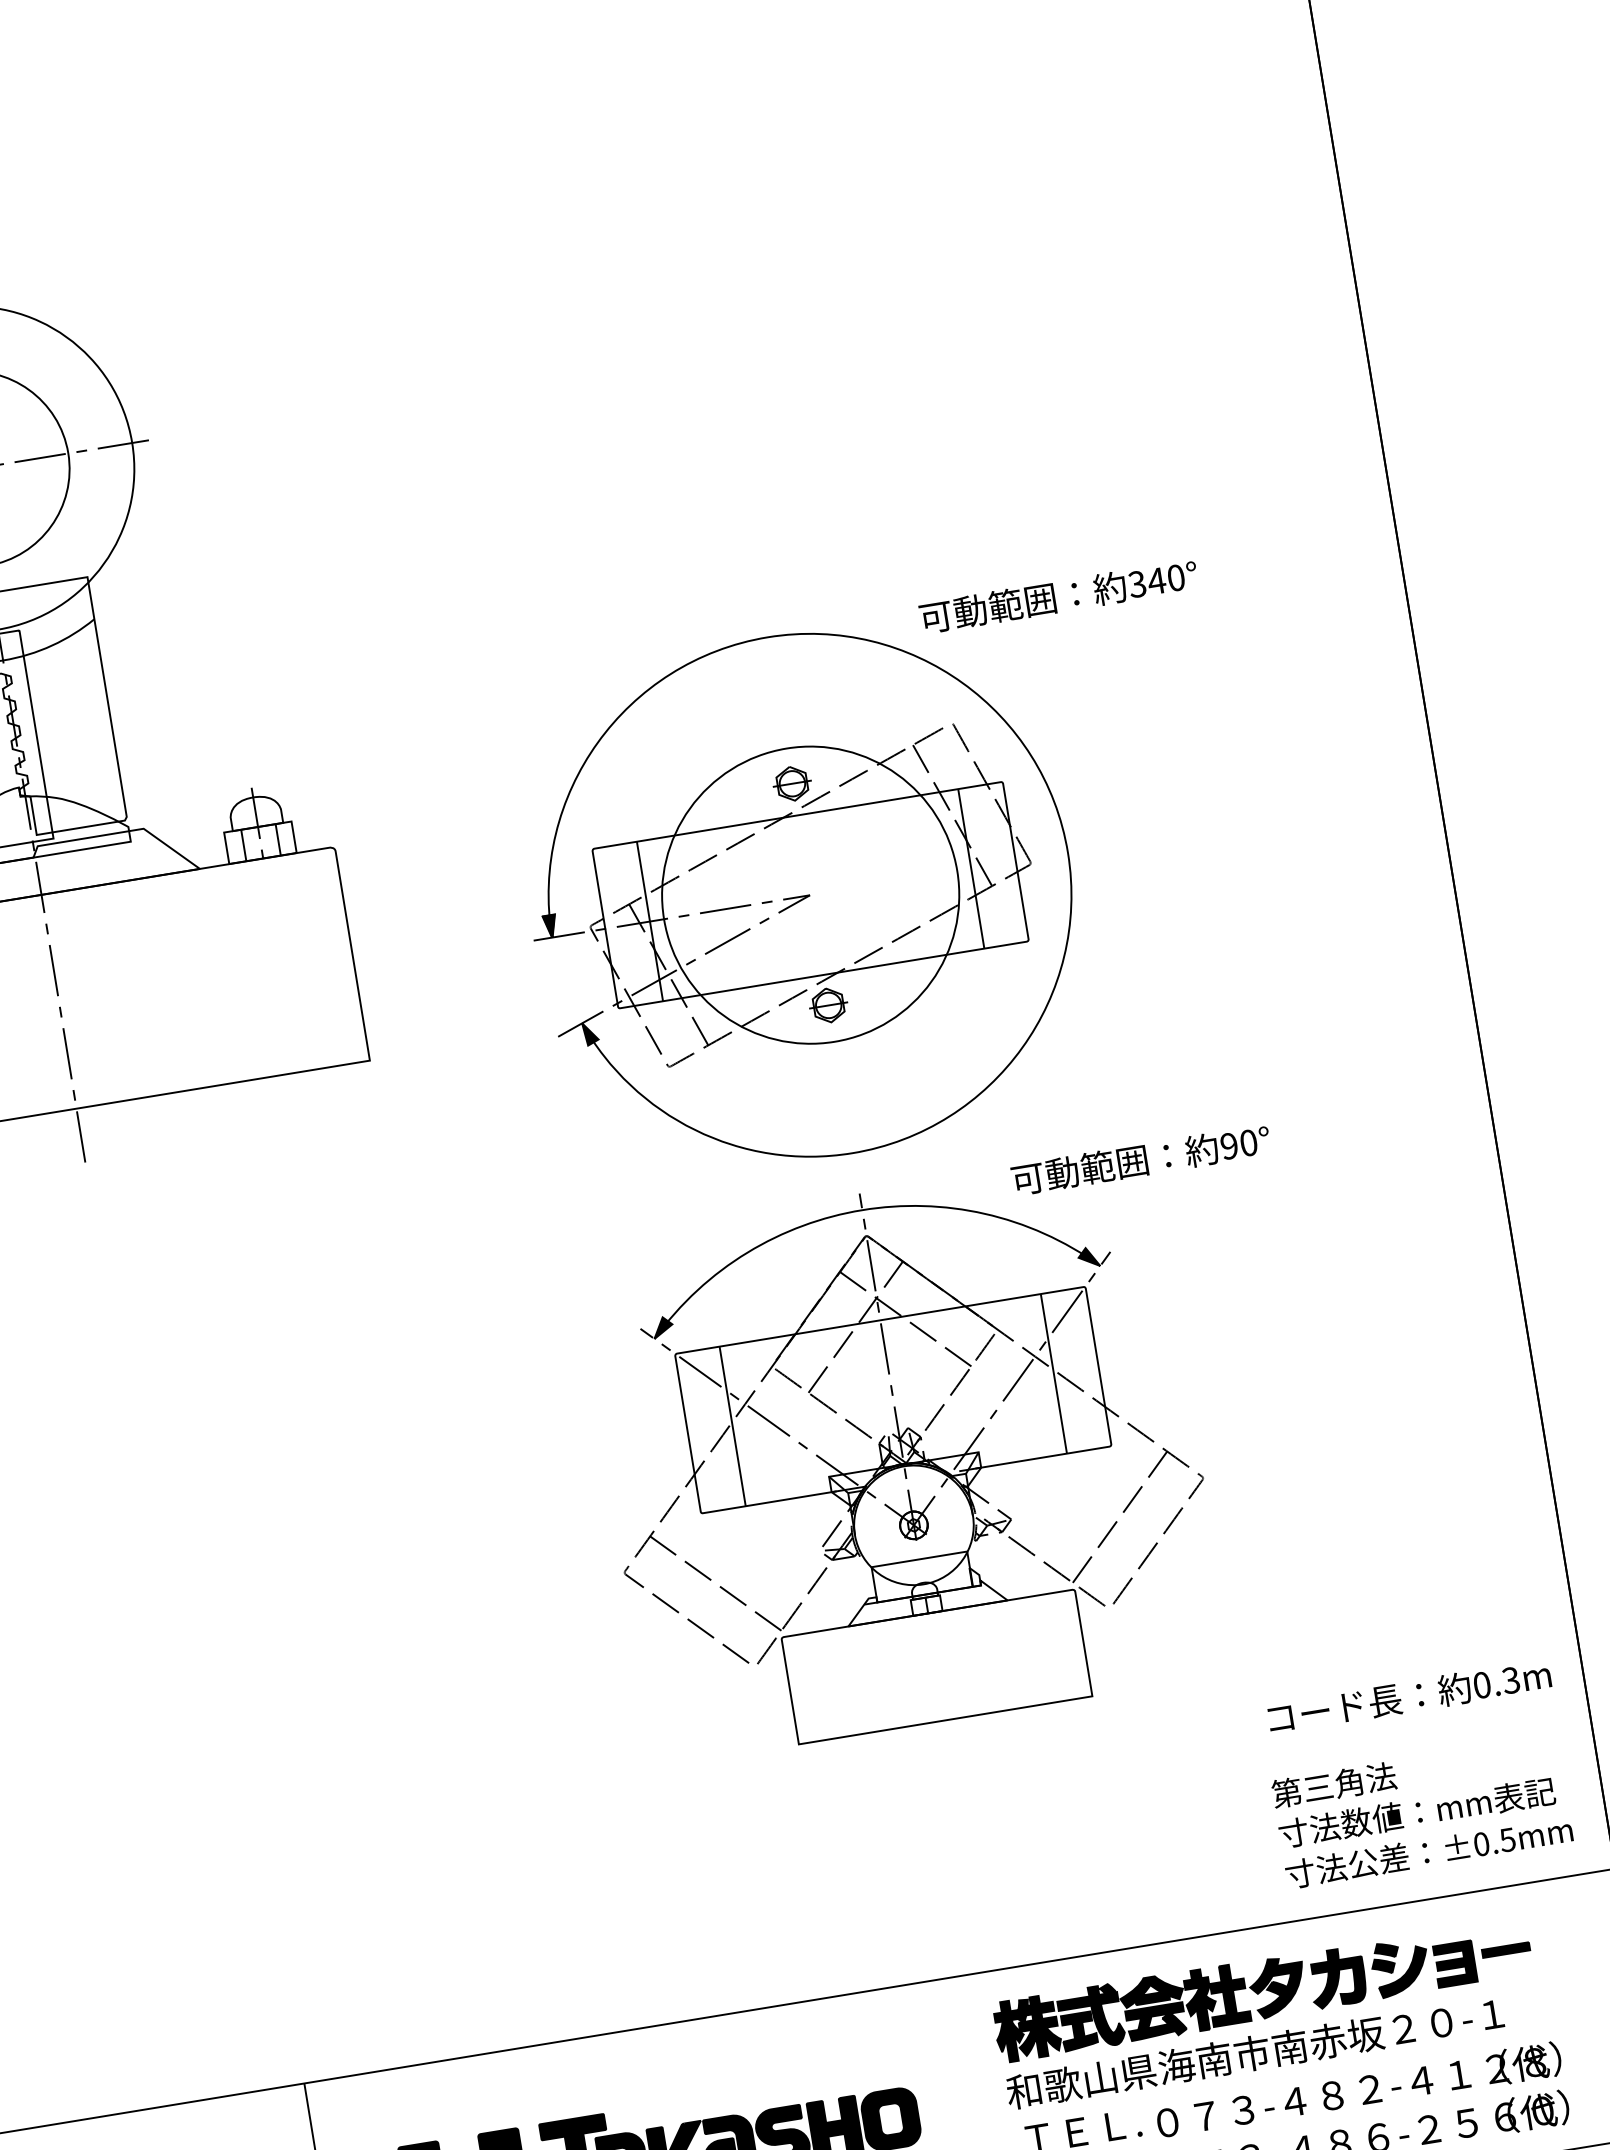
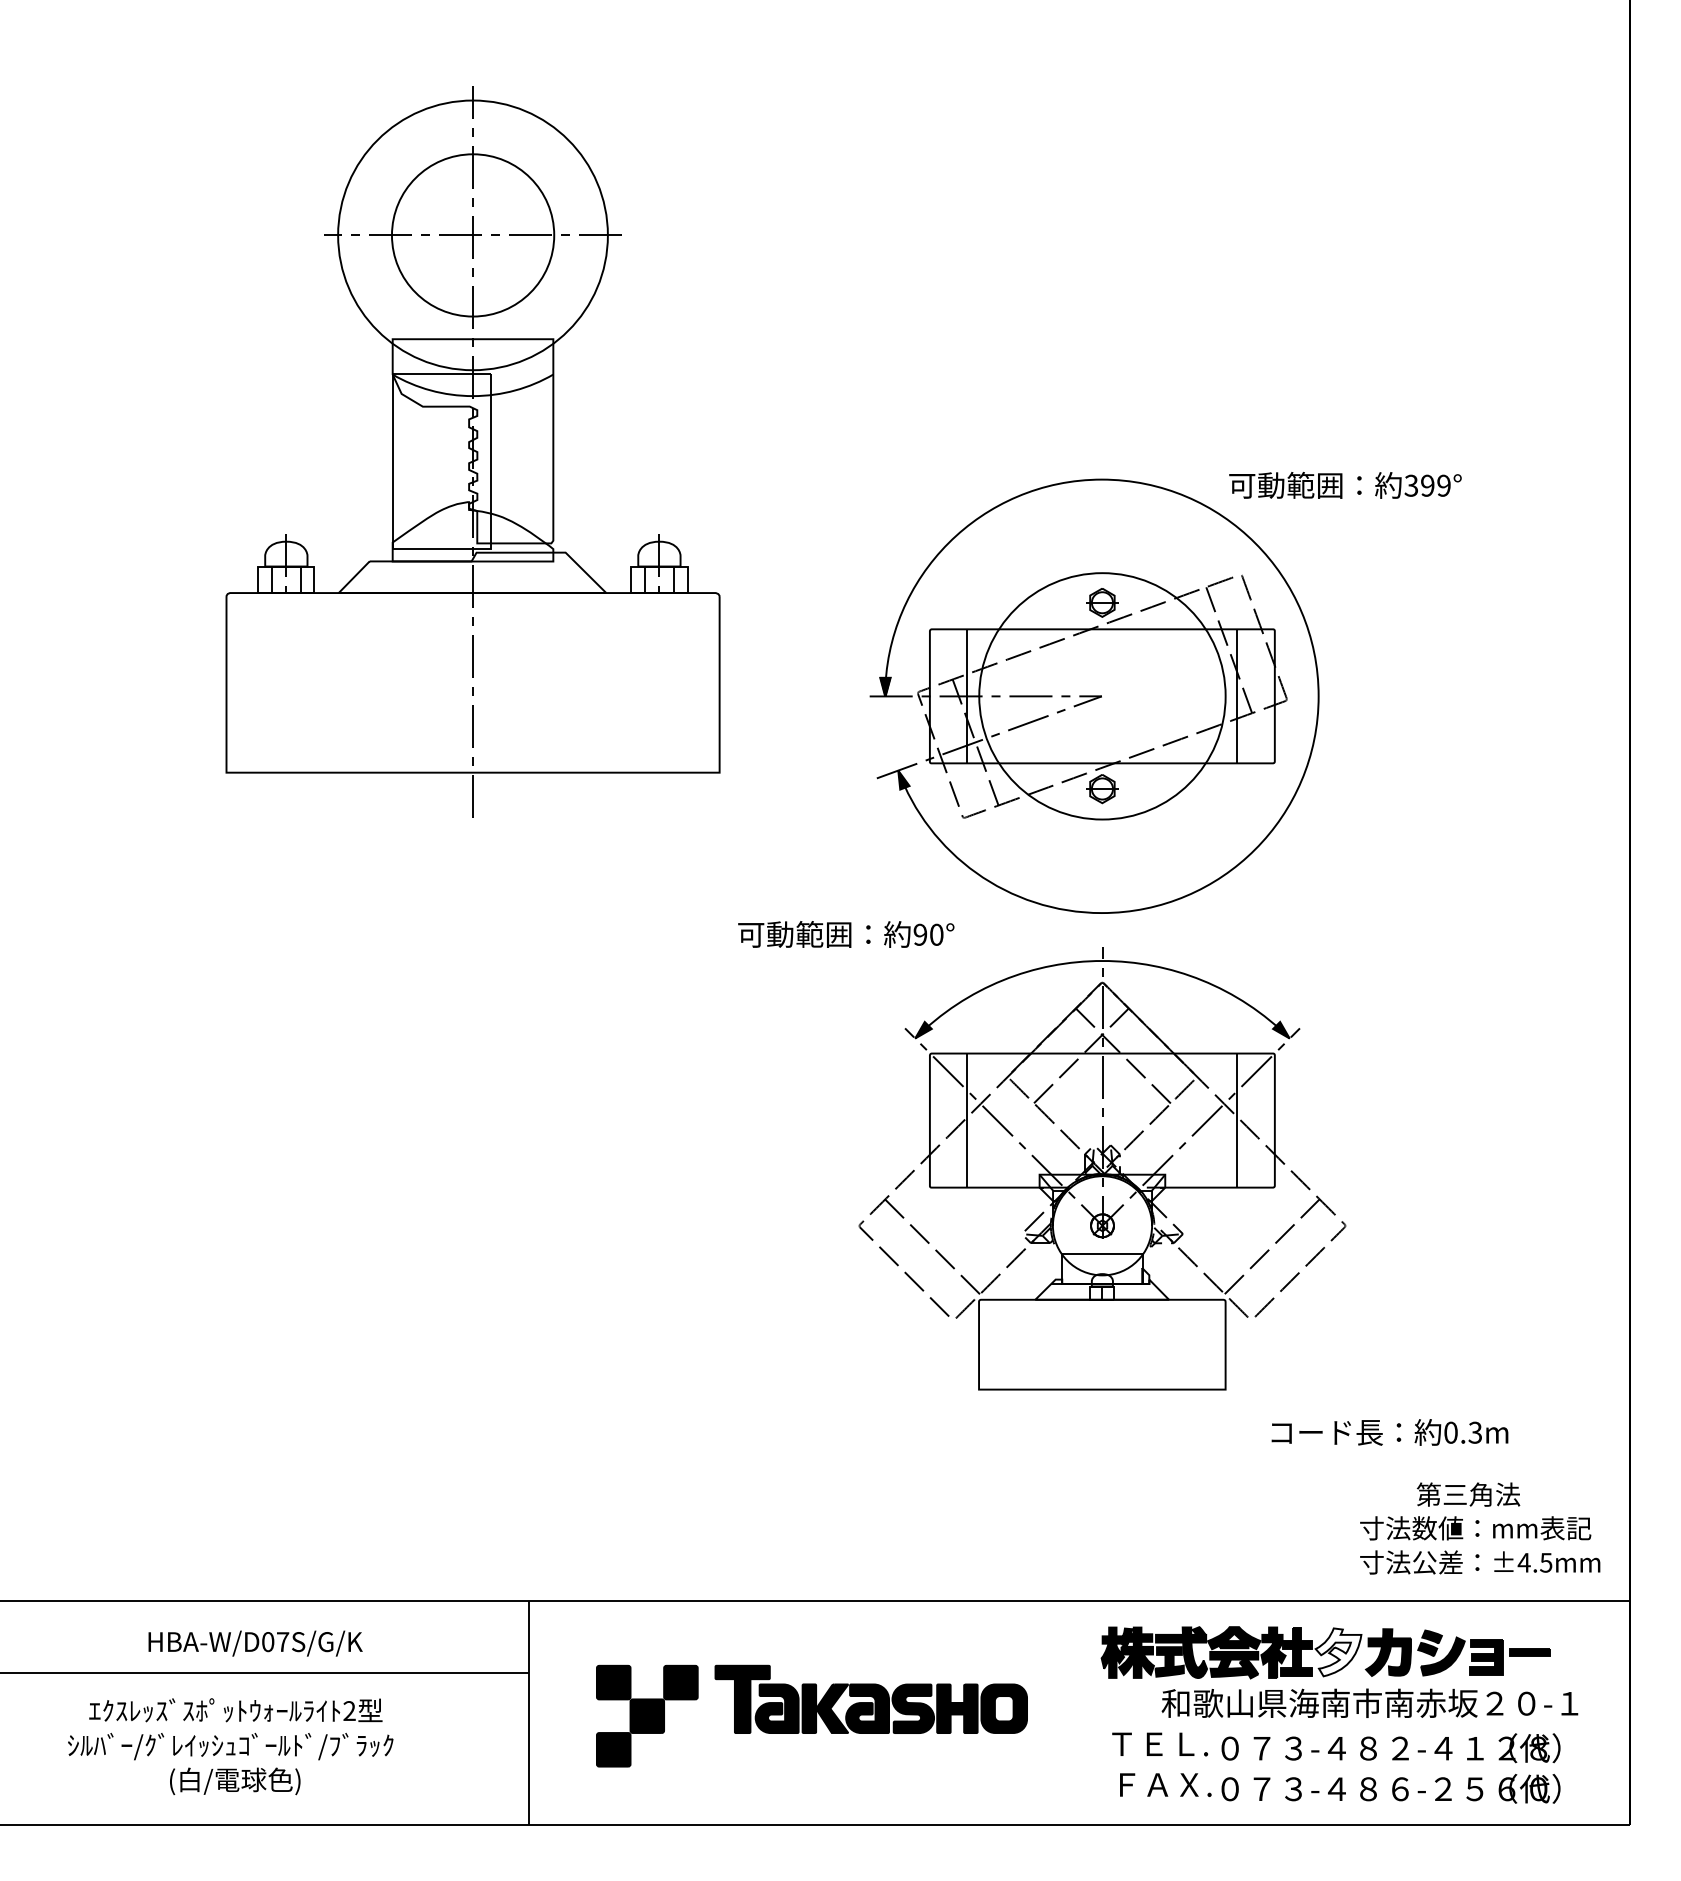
text: (1165, 579) -> (1435, 485), 340° -> 399°
text: (1141, 1160) -> (846, 934), moved
text: (1408, 1696) -> (1389, 1432), moved
text: (1334, 1784) -> (1468, 1494), moved
text: (1480, 1844) -> (1523, 1562), ±0.5mm -> ±4.5mm
fill: (1277, 1987) -> (1338, 1652), removed
text: (1254, 2052) -> (1369, 1702), moved

